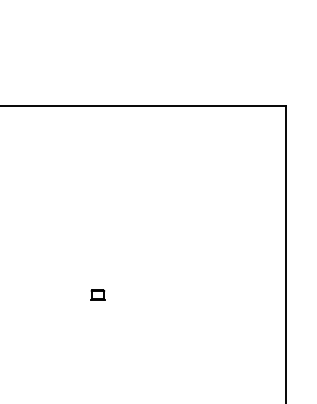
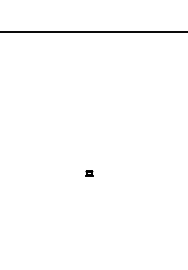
part: (97, 294) -> (89, 173), size x0.62

